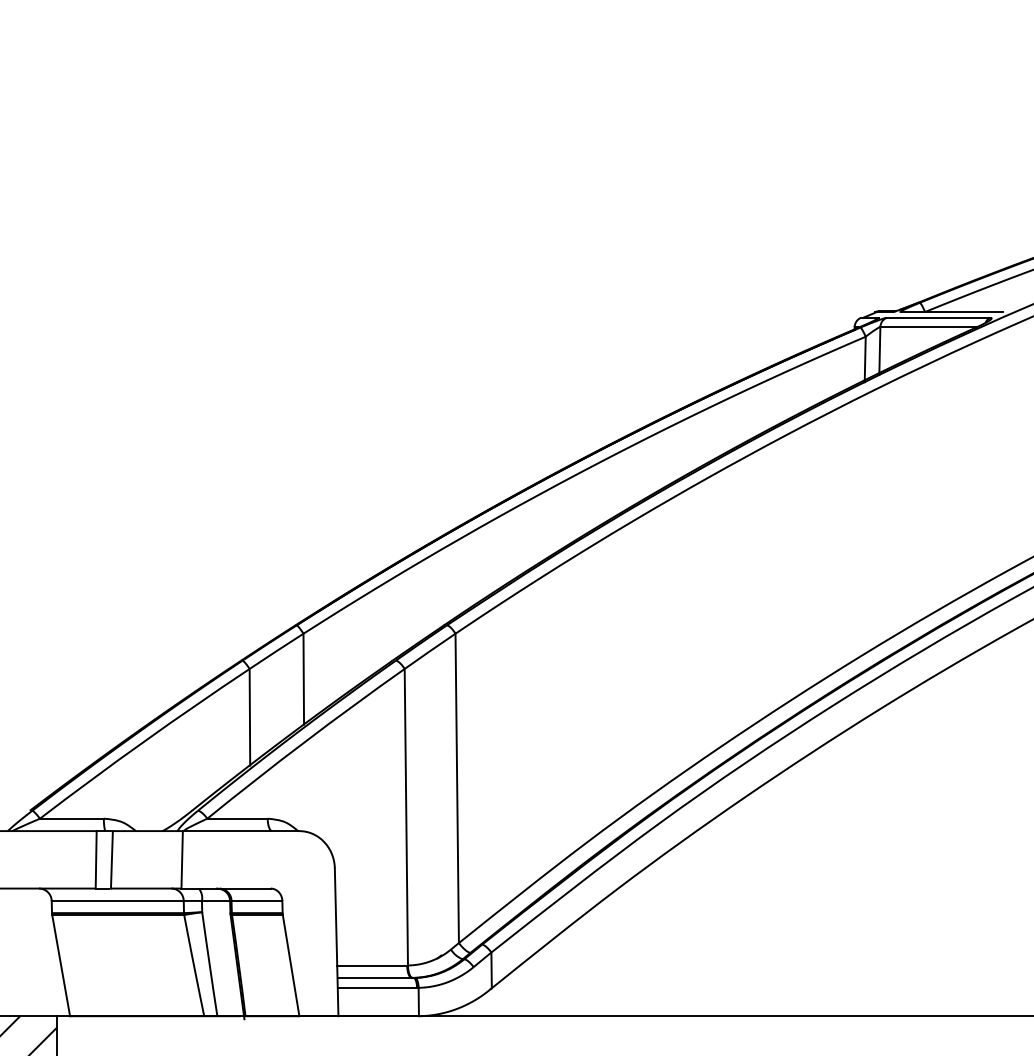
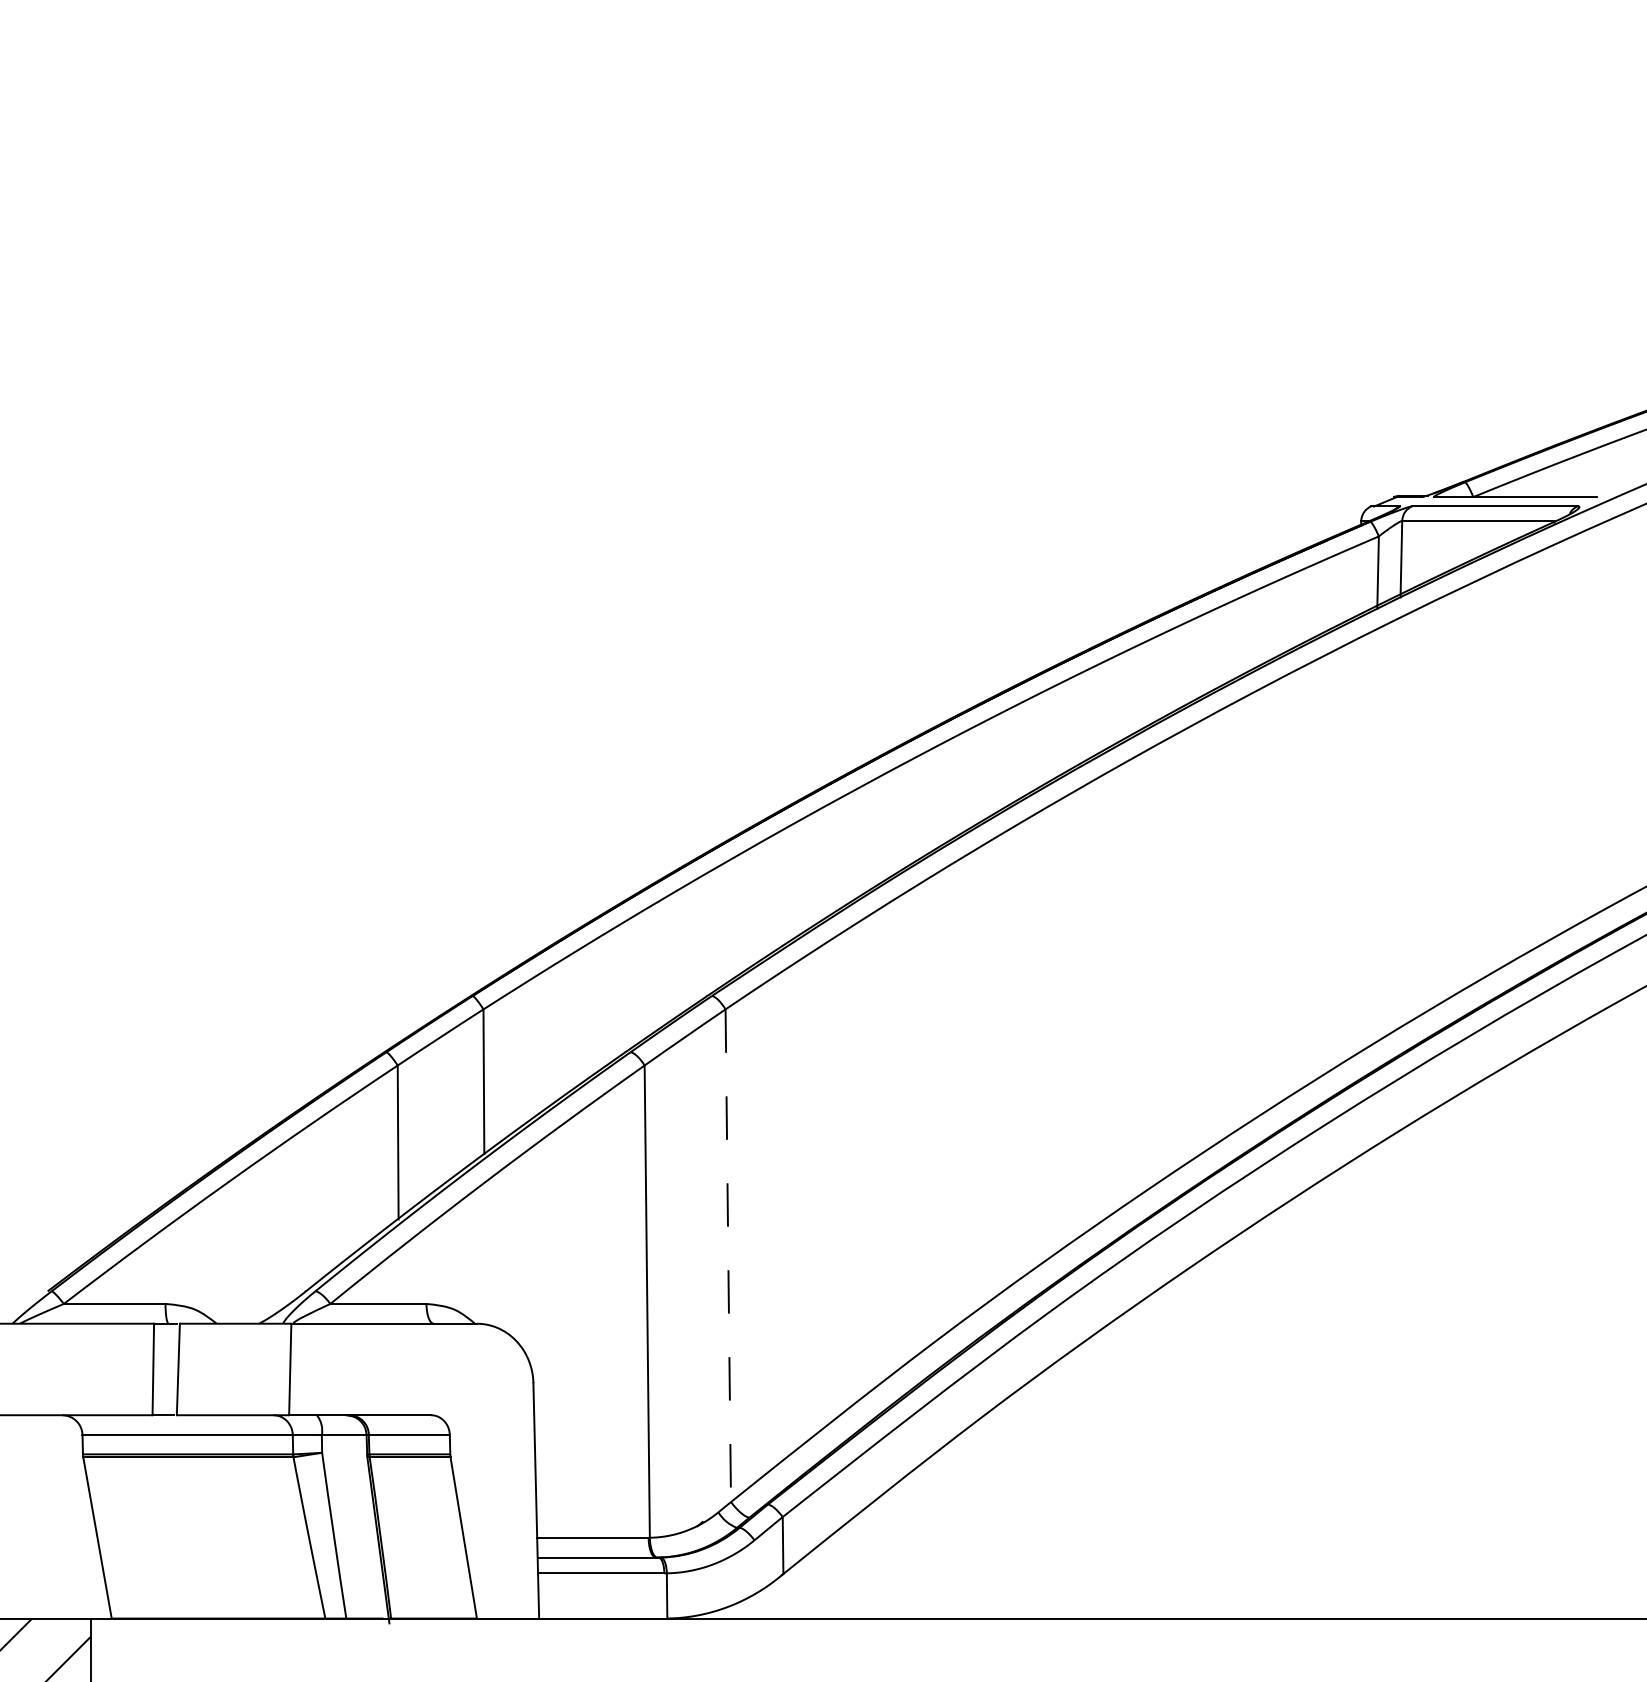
line: (457, 788) -> (728, 1255), solid -> dashed

